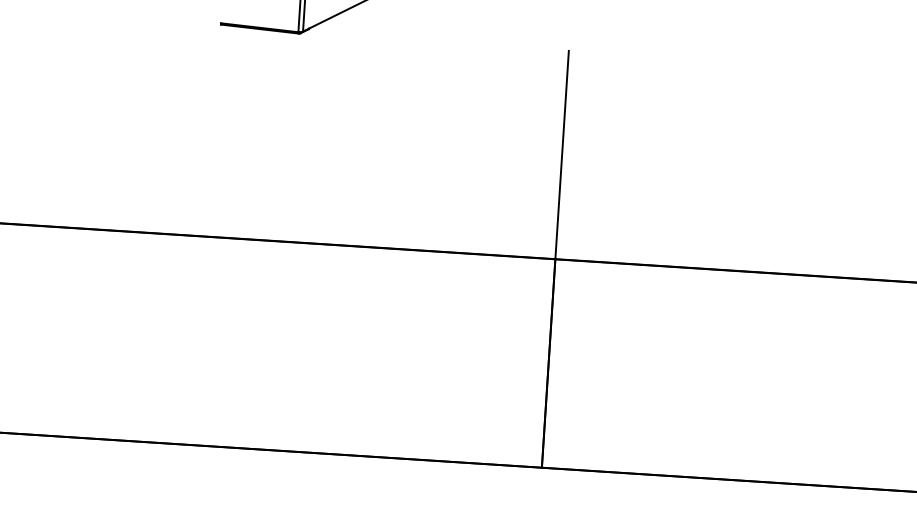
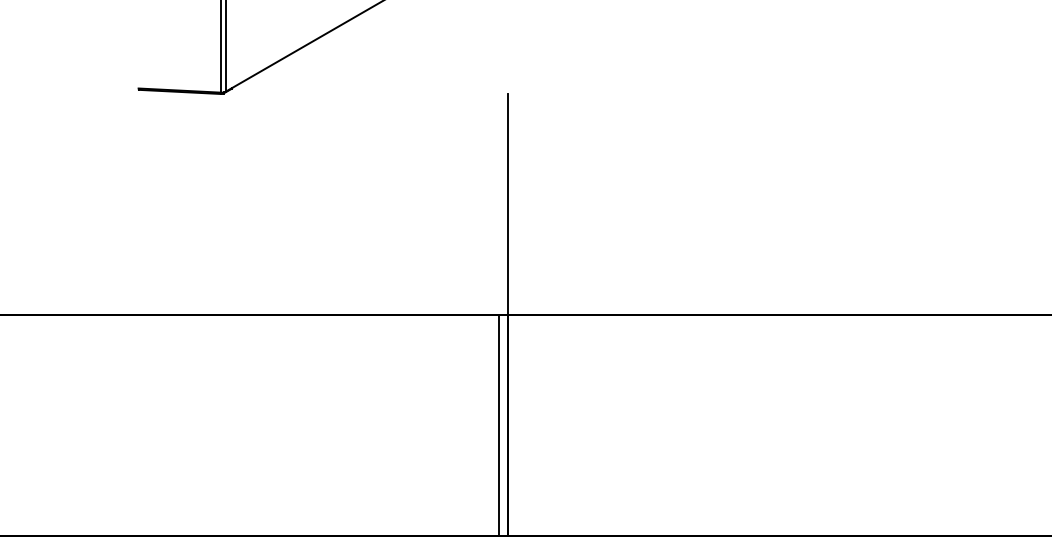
line: (540, 362) -> (499, 424), added

